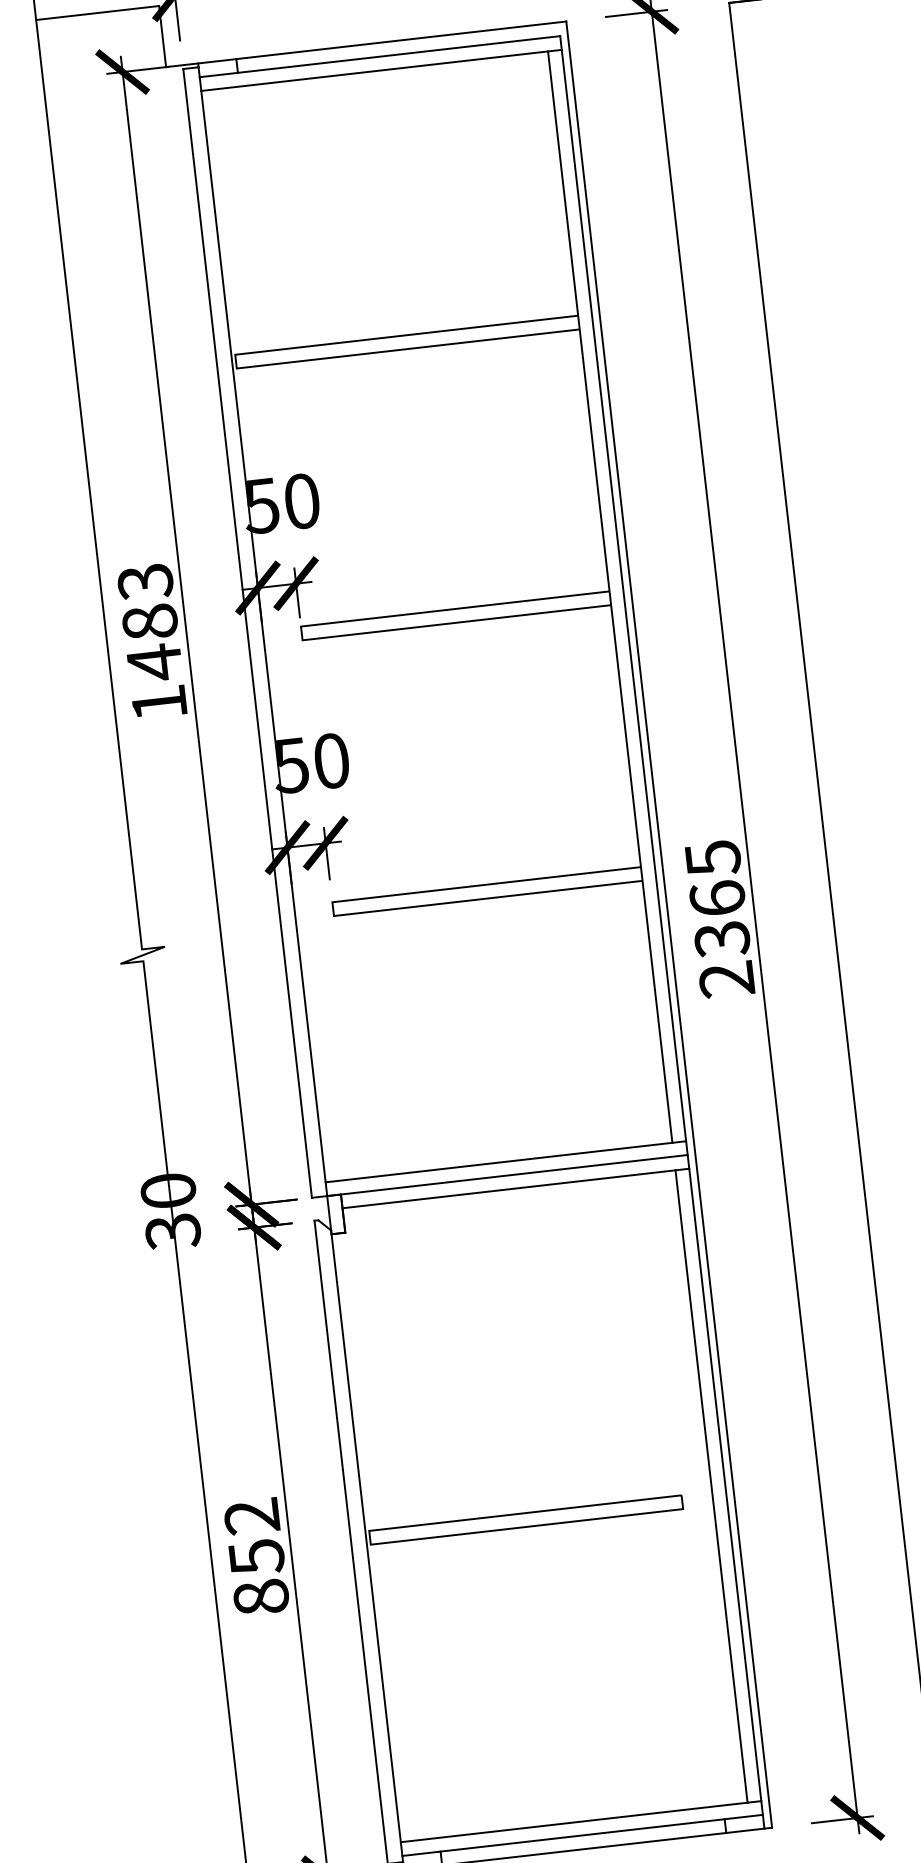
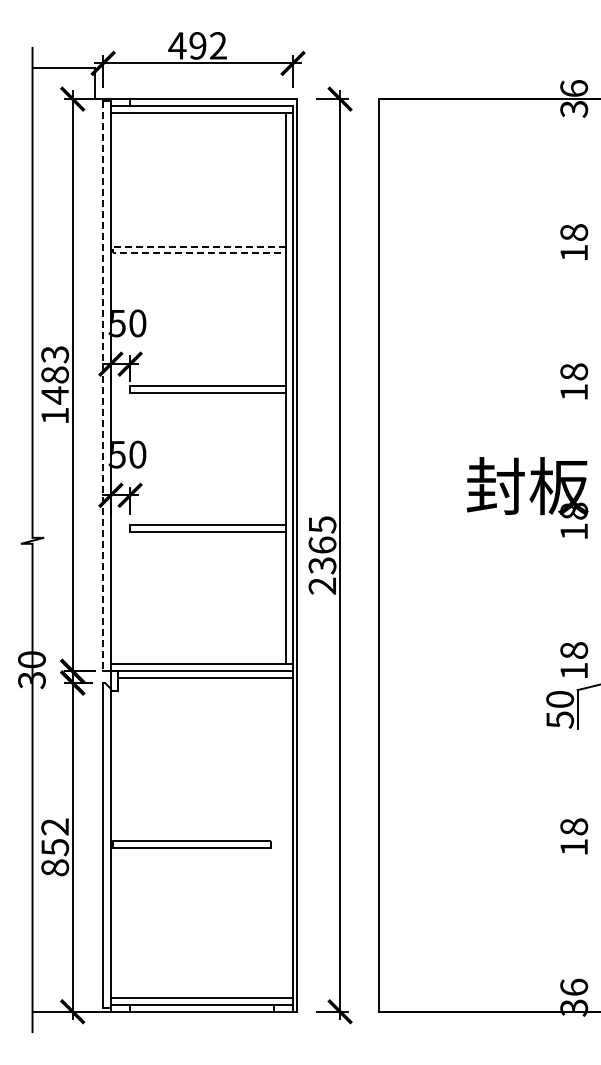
line: (235, 362) -> (112, 250), solid -> dashed
line: (248, 633) -> (103, 386), solid -> dashed
line: (712, 1485) -> (286, 837), removed

